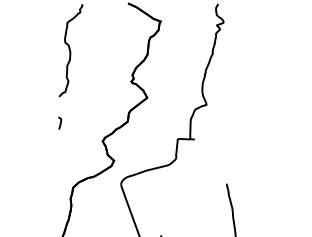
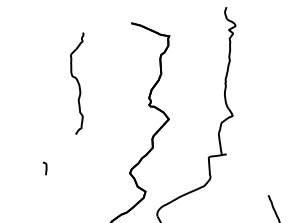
curve: (60, 122) -> (46, 167), moved

